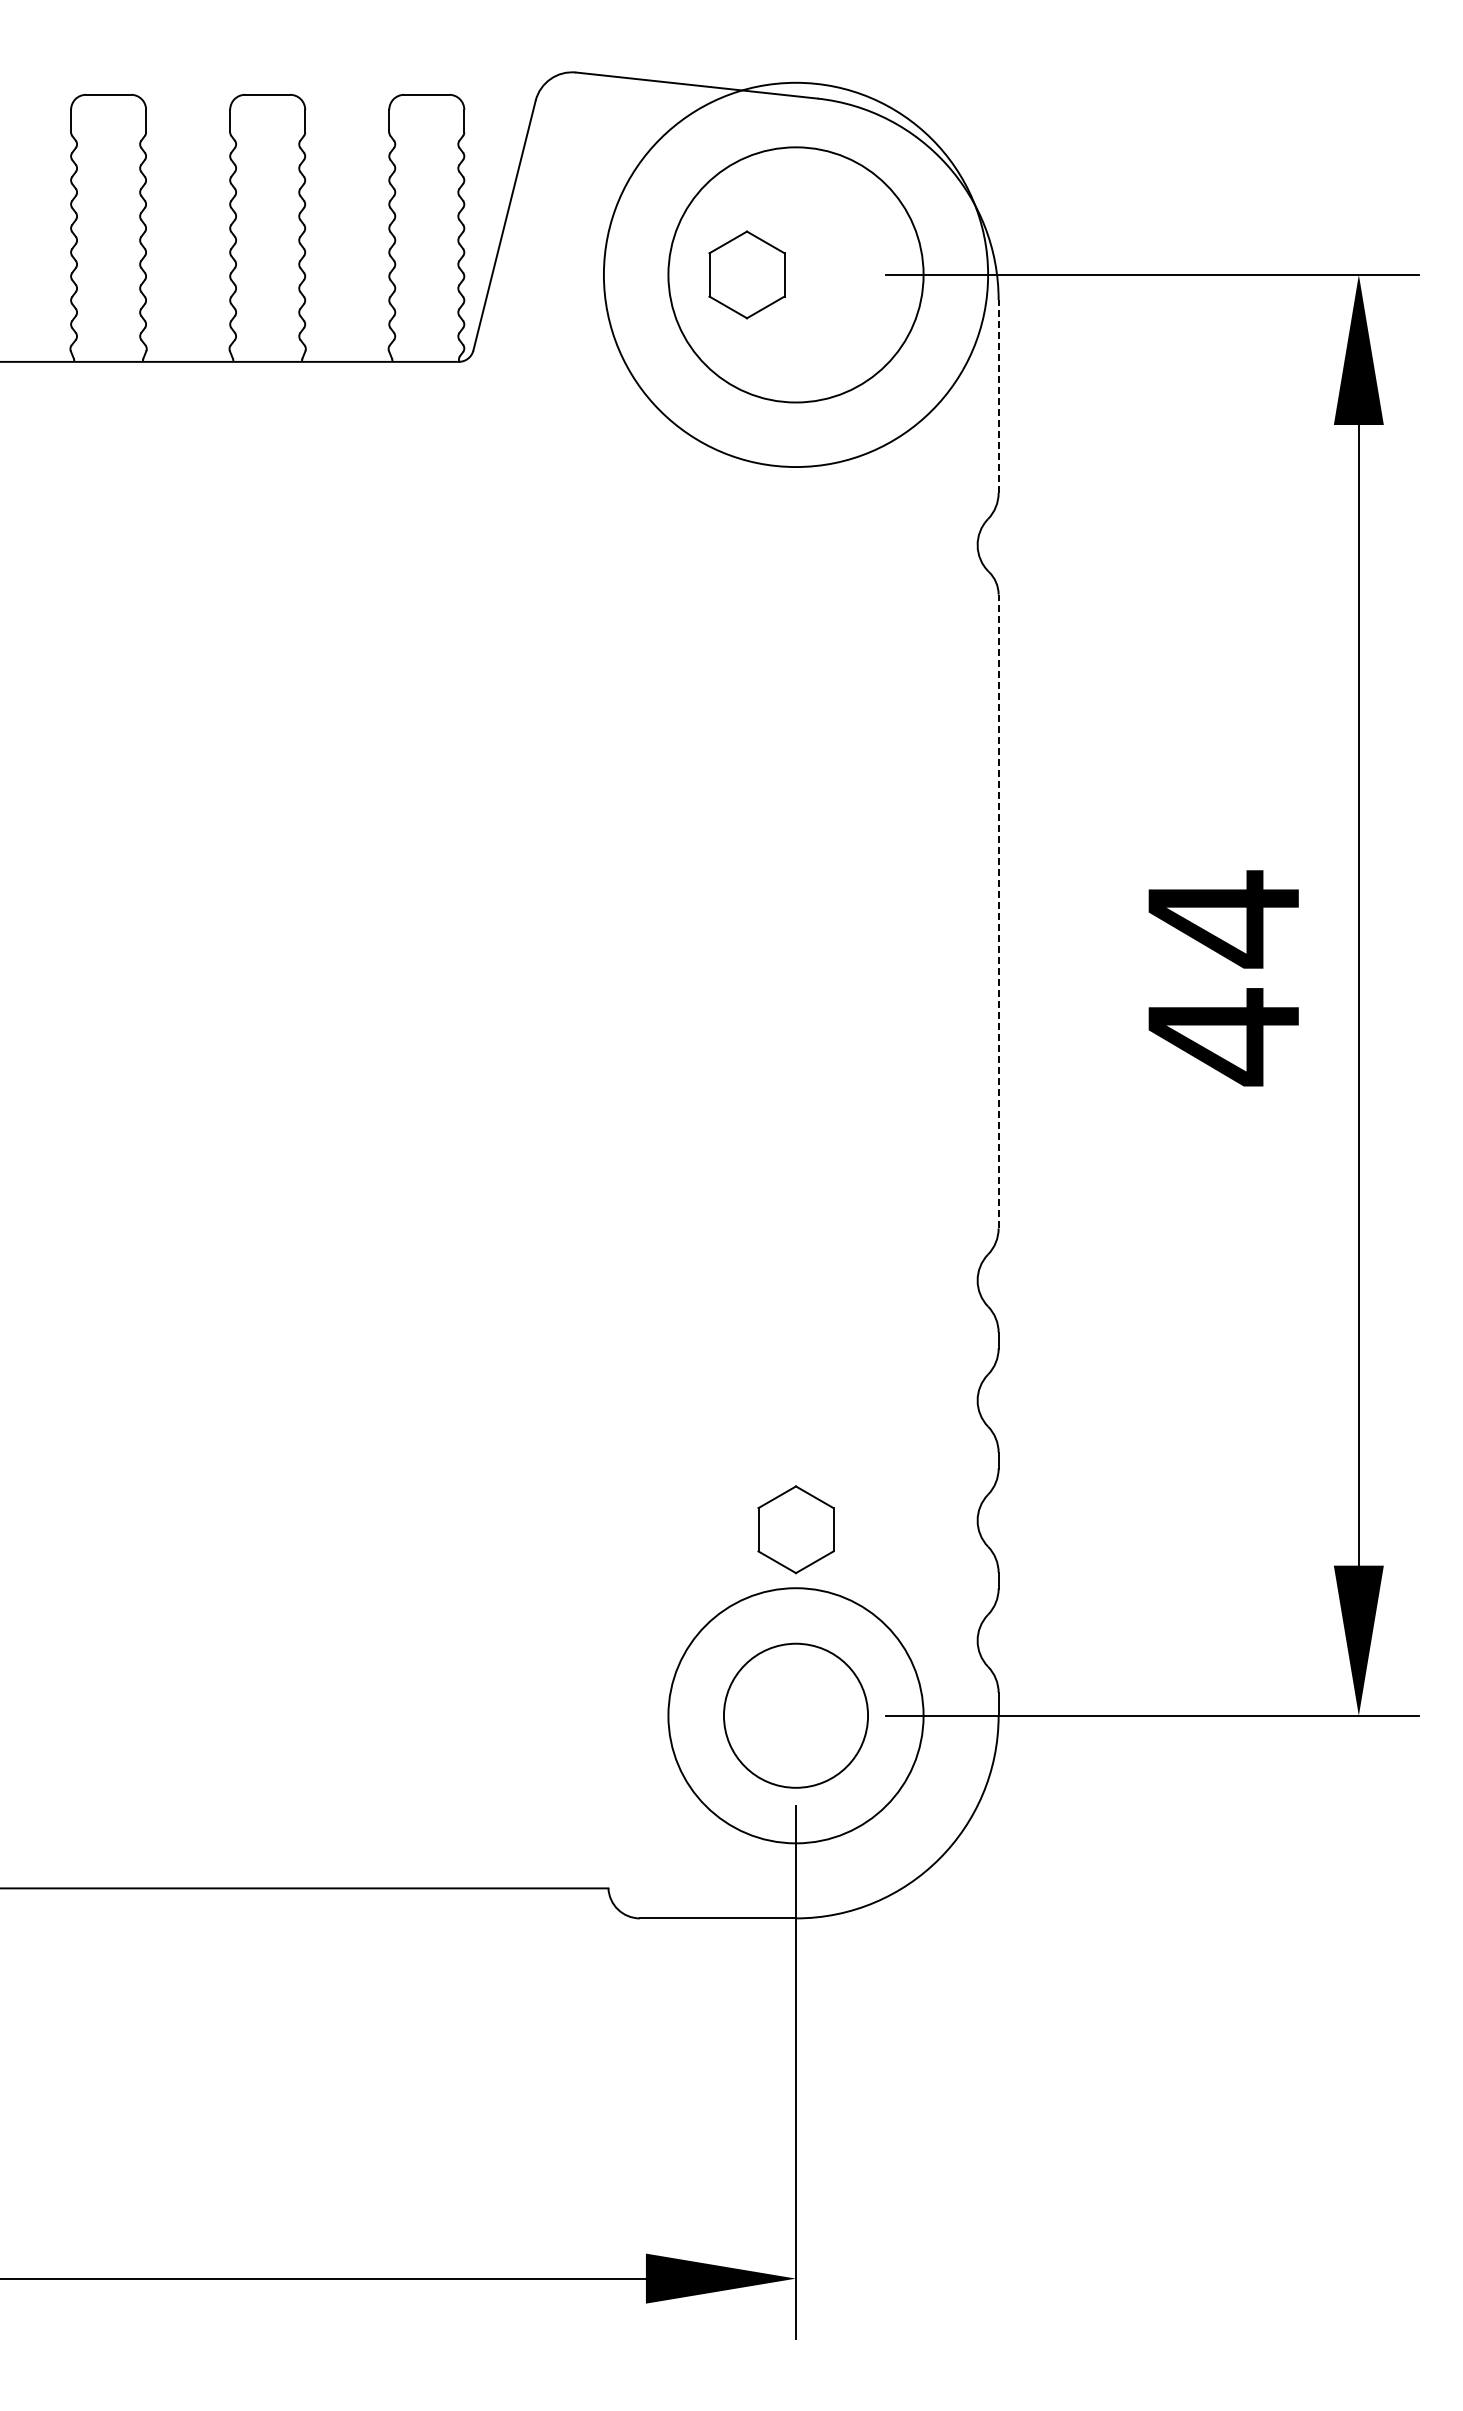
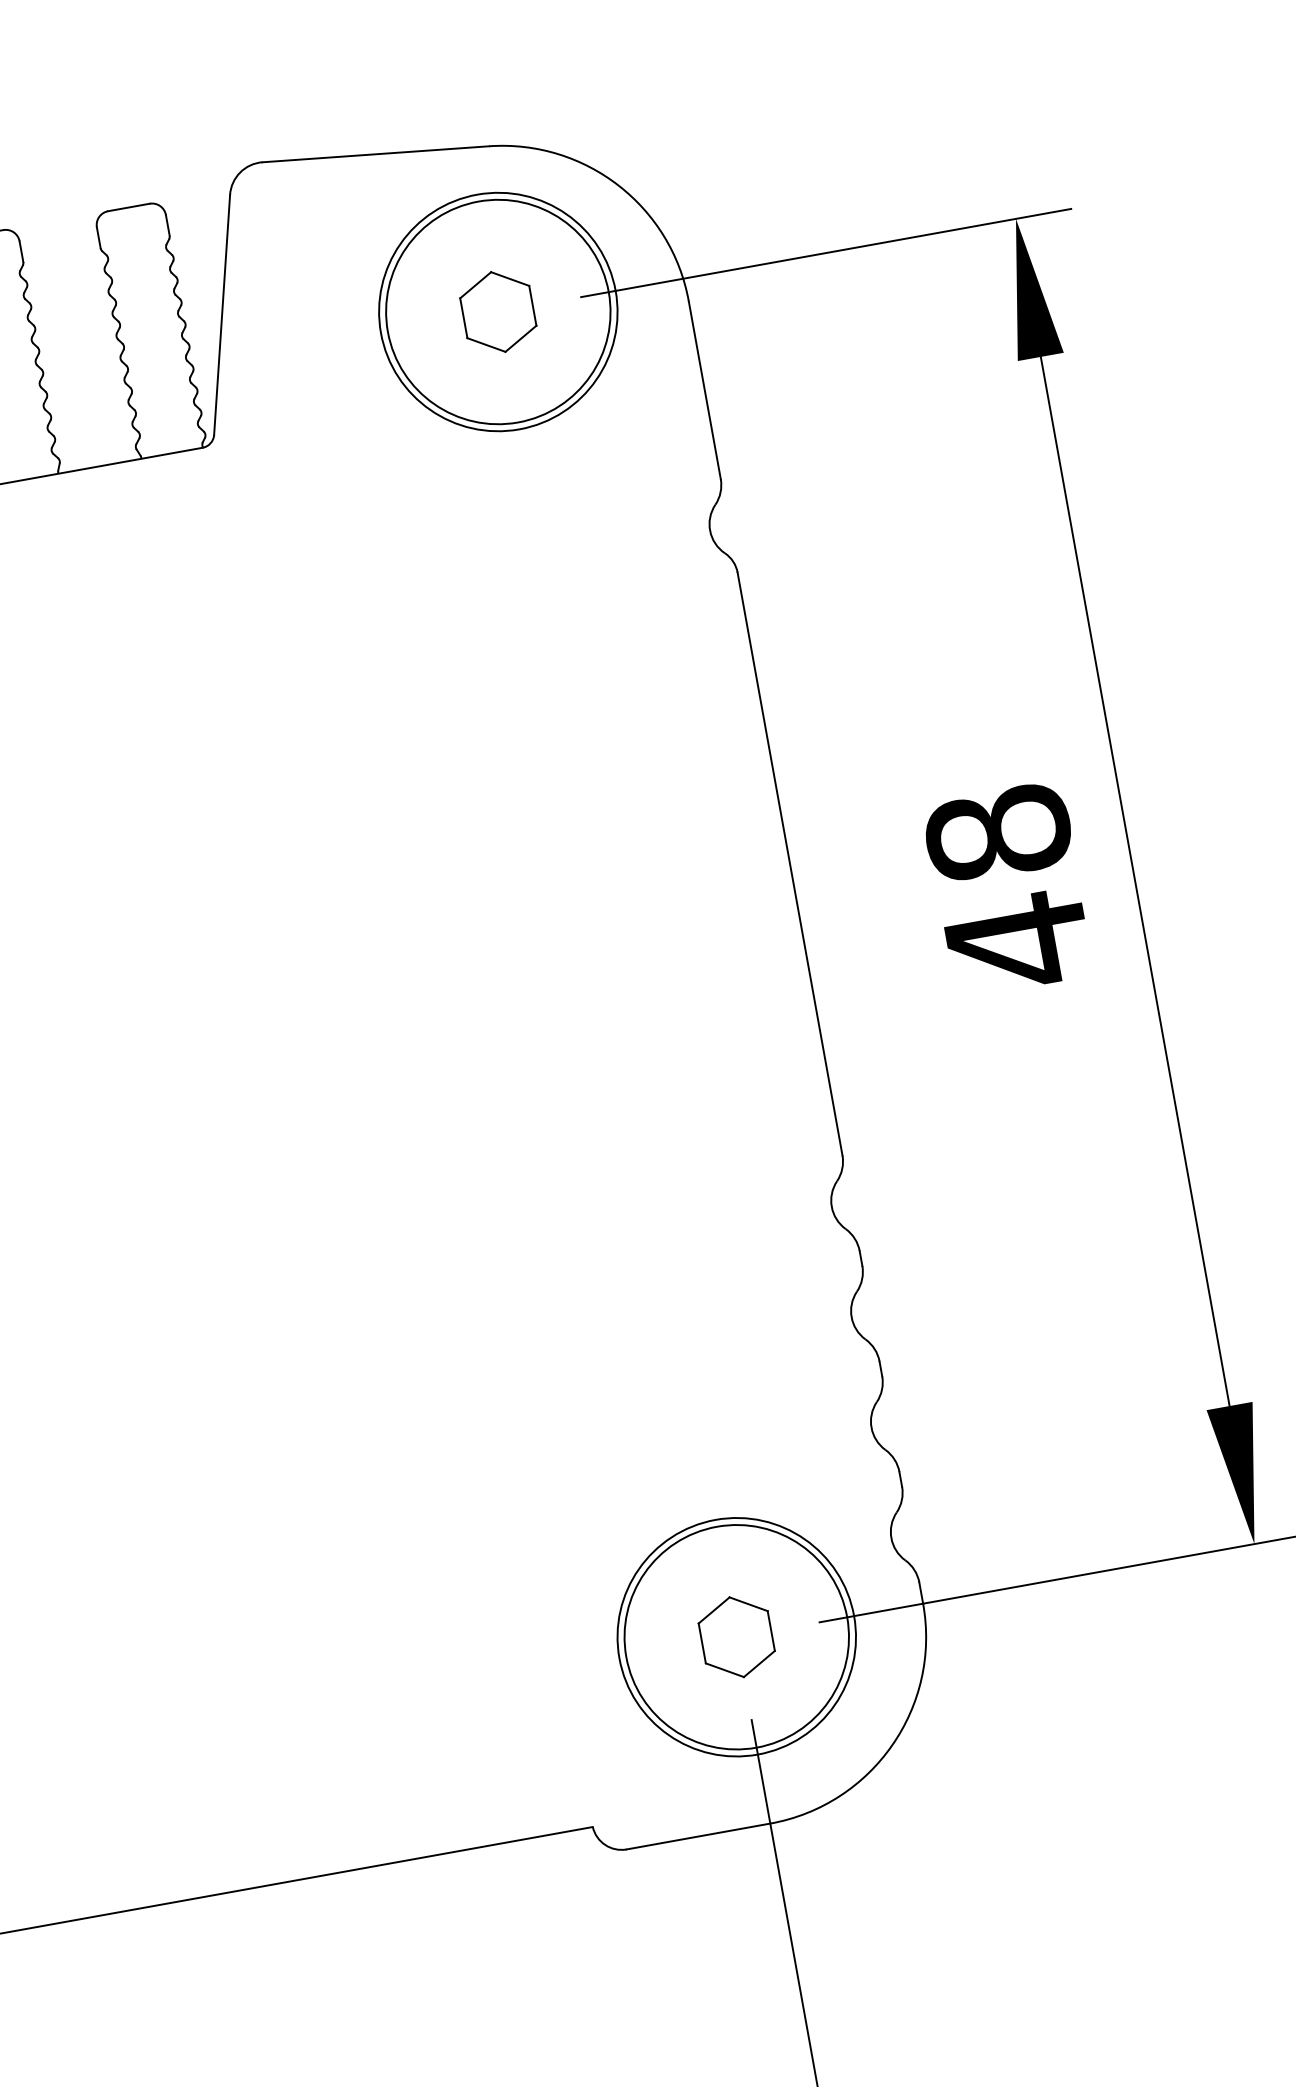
part: (746, 274) -> (497, 311), moved
circle: (795, 274) -> (497, 311), size x0.62
line: (998, 396) -> (704, 390), dashed -> solid
line: (998, 911) -> (789, 864), dashed -> solid
text: (1223, 919) -> (998, 834), 44 -> 48
part: (795, 1529) -> (736, 1637), moved
circle: (795, 1715) -> (736, 1637), size x1.67

